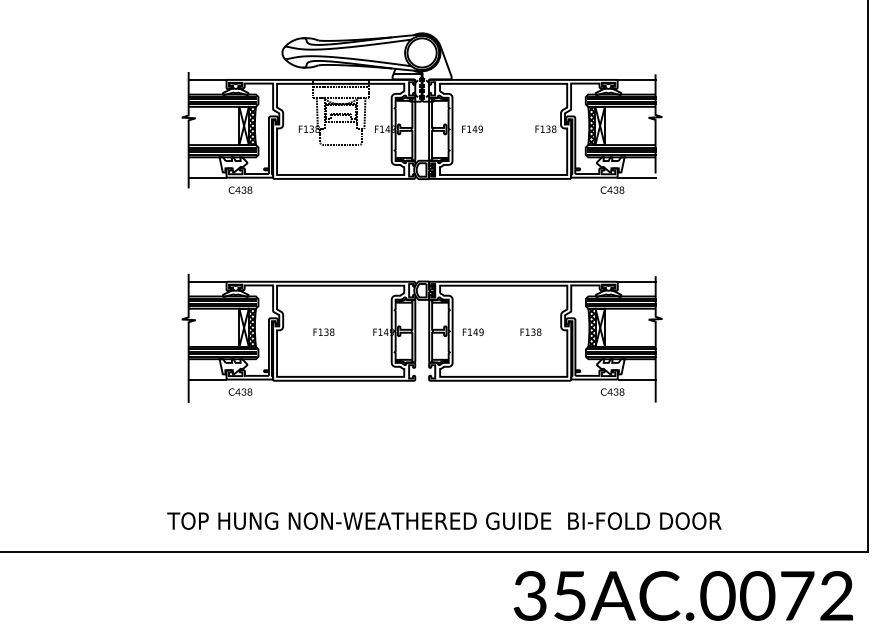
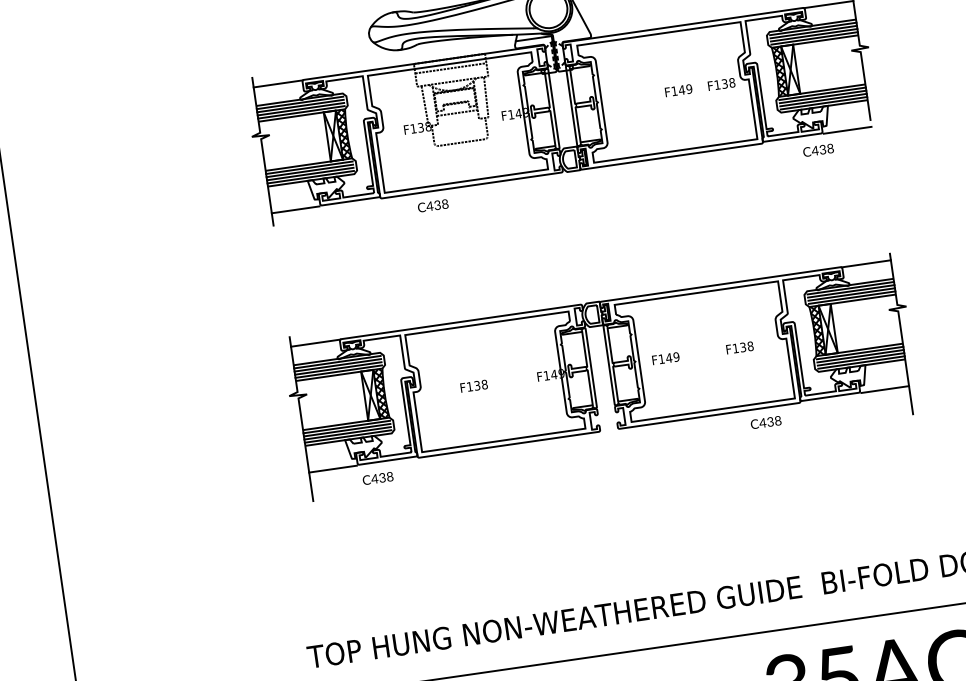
text: (472, 128) -> (678, 89), moved
text: (240, 189) -> (432, 204), moved
text: (612, 391) -> (765, 421), moved

